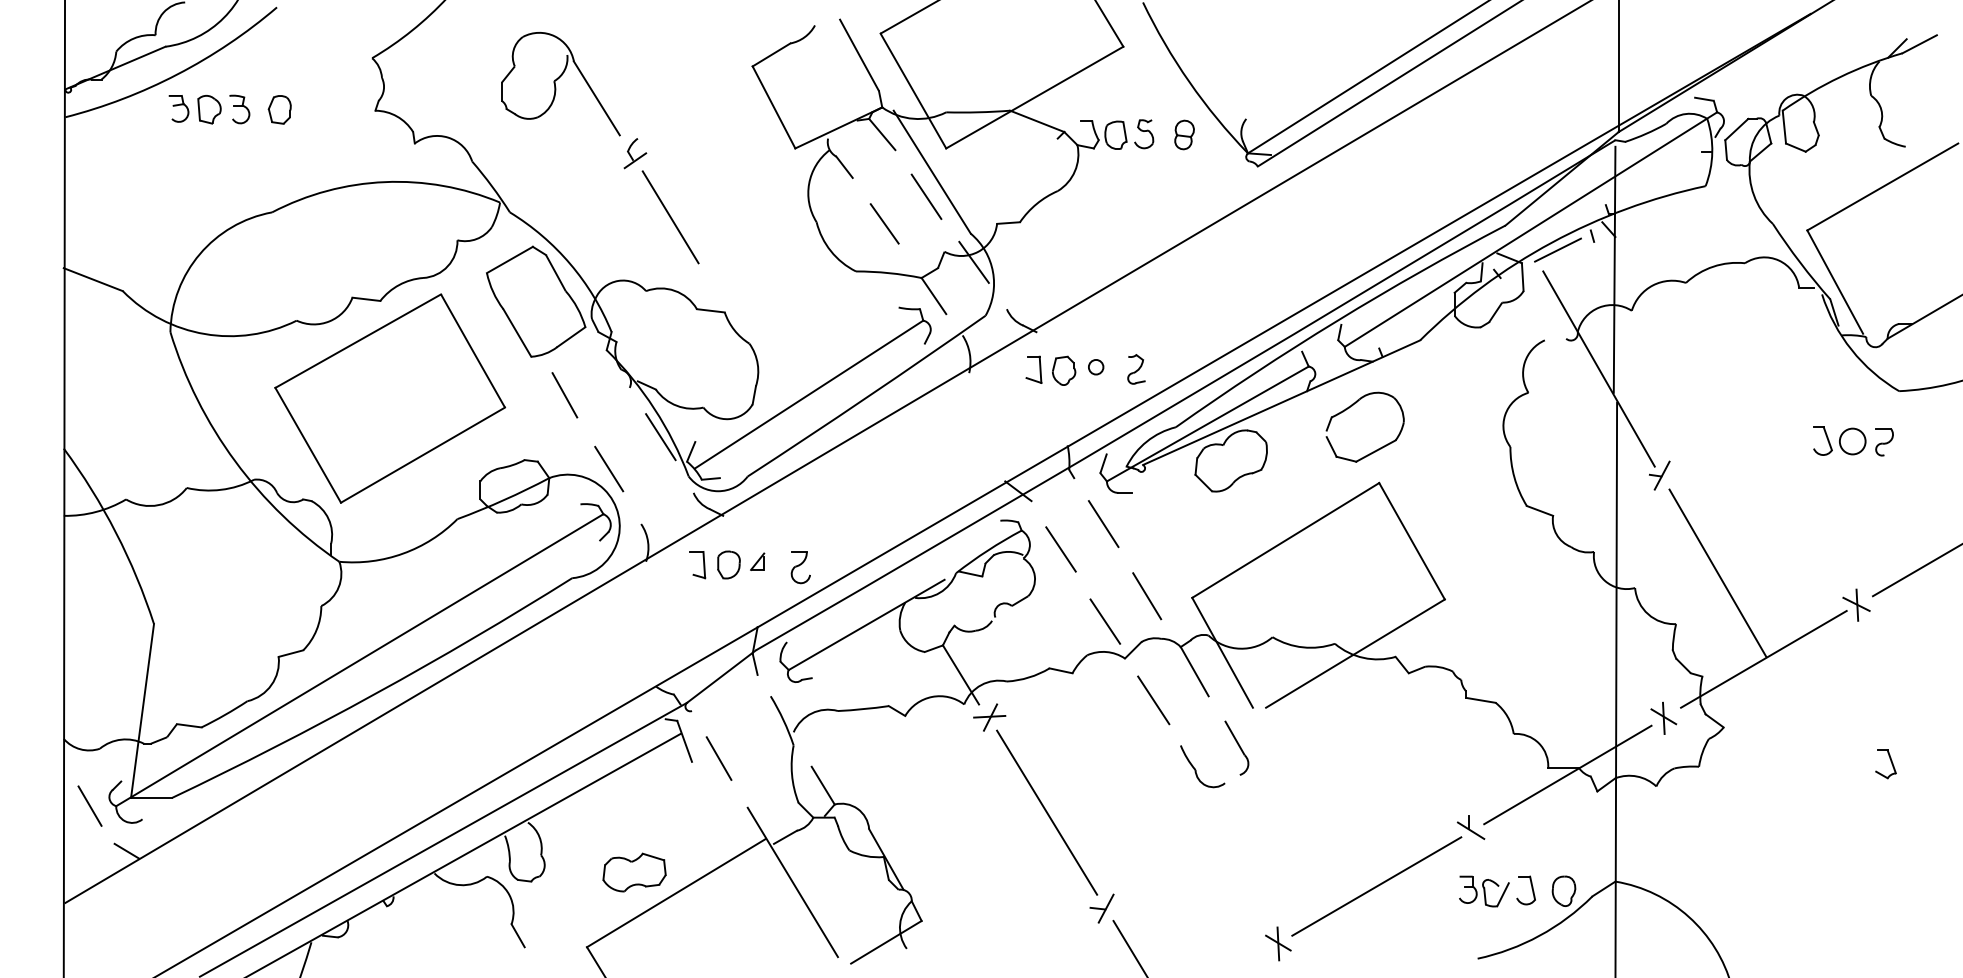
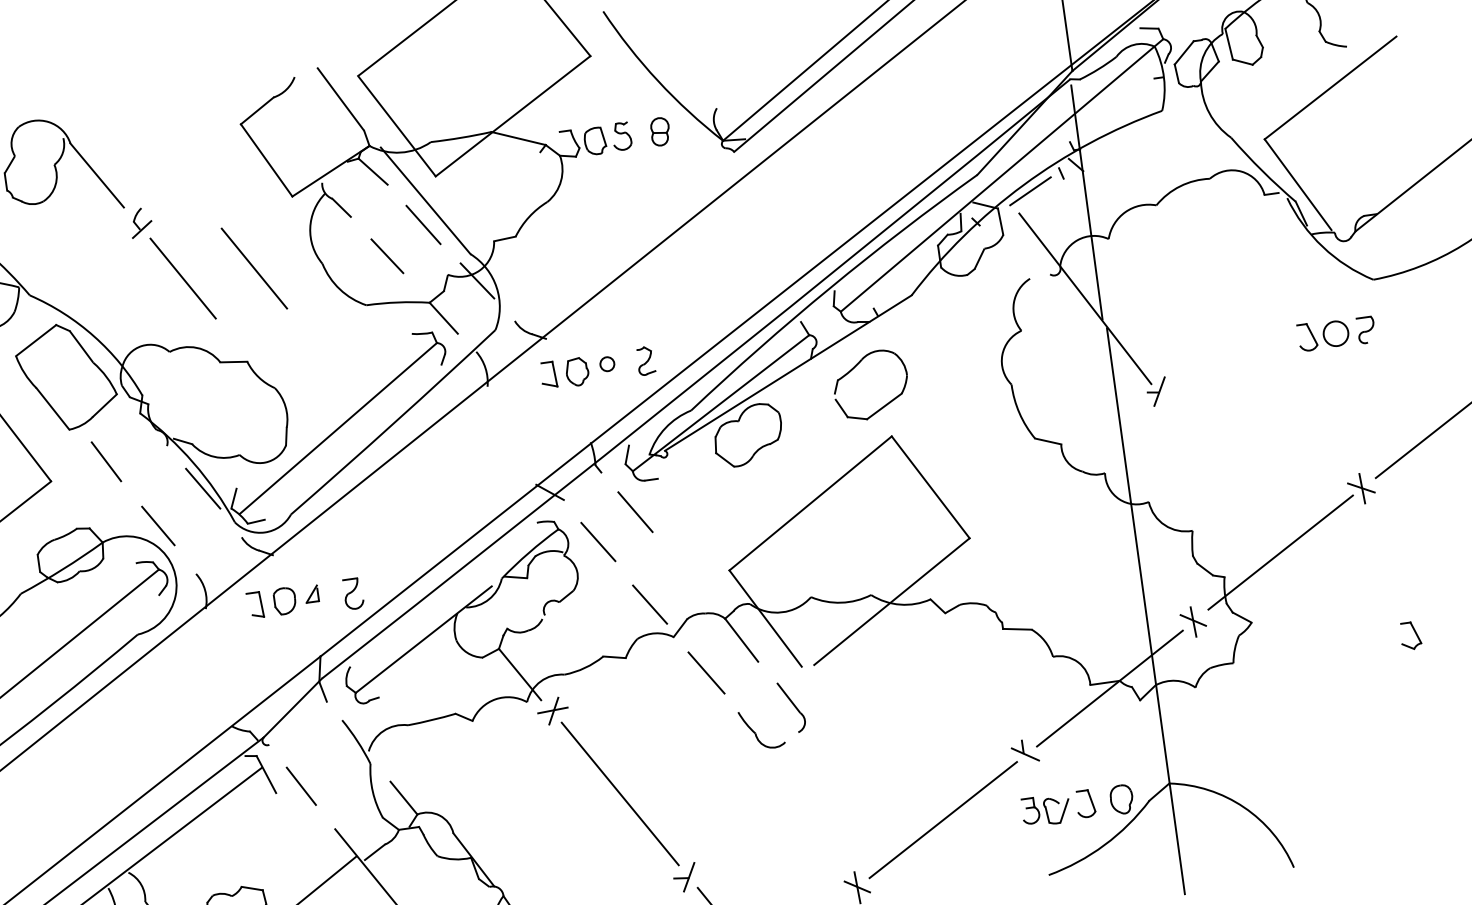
line: (745, 217) -> (254, 268), added
line: (1717, 572) -> (1225, 476), removed
line: (1147, 596) -> (686, 575), removed

